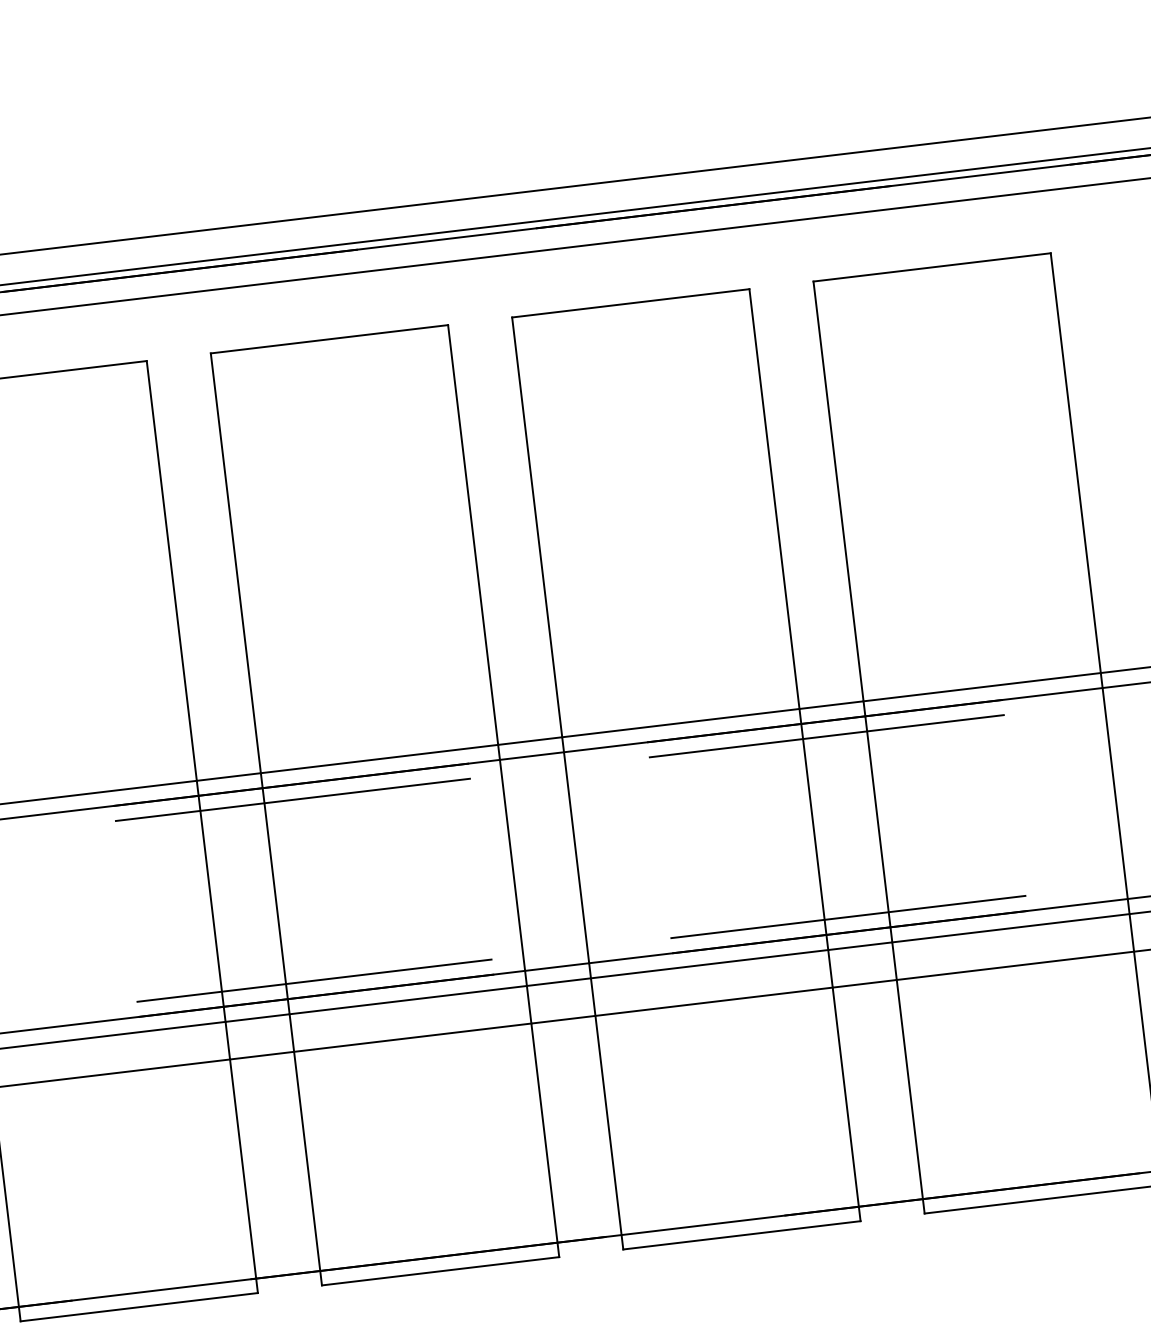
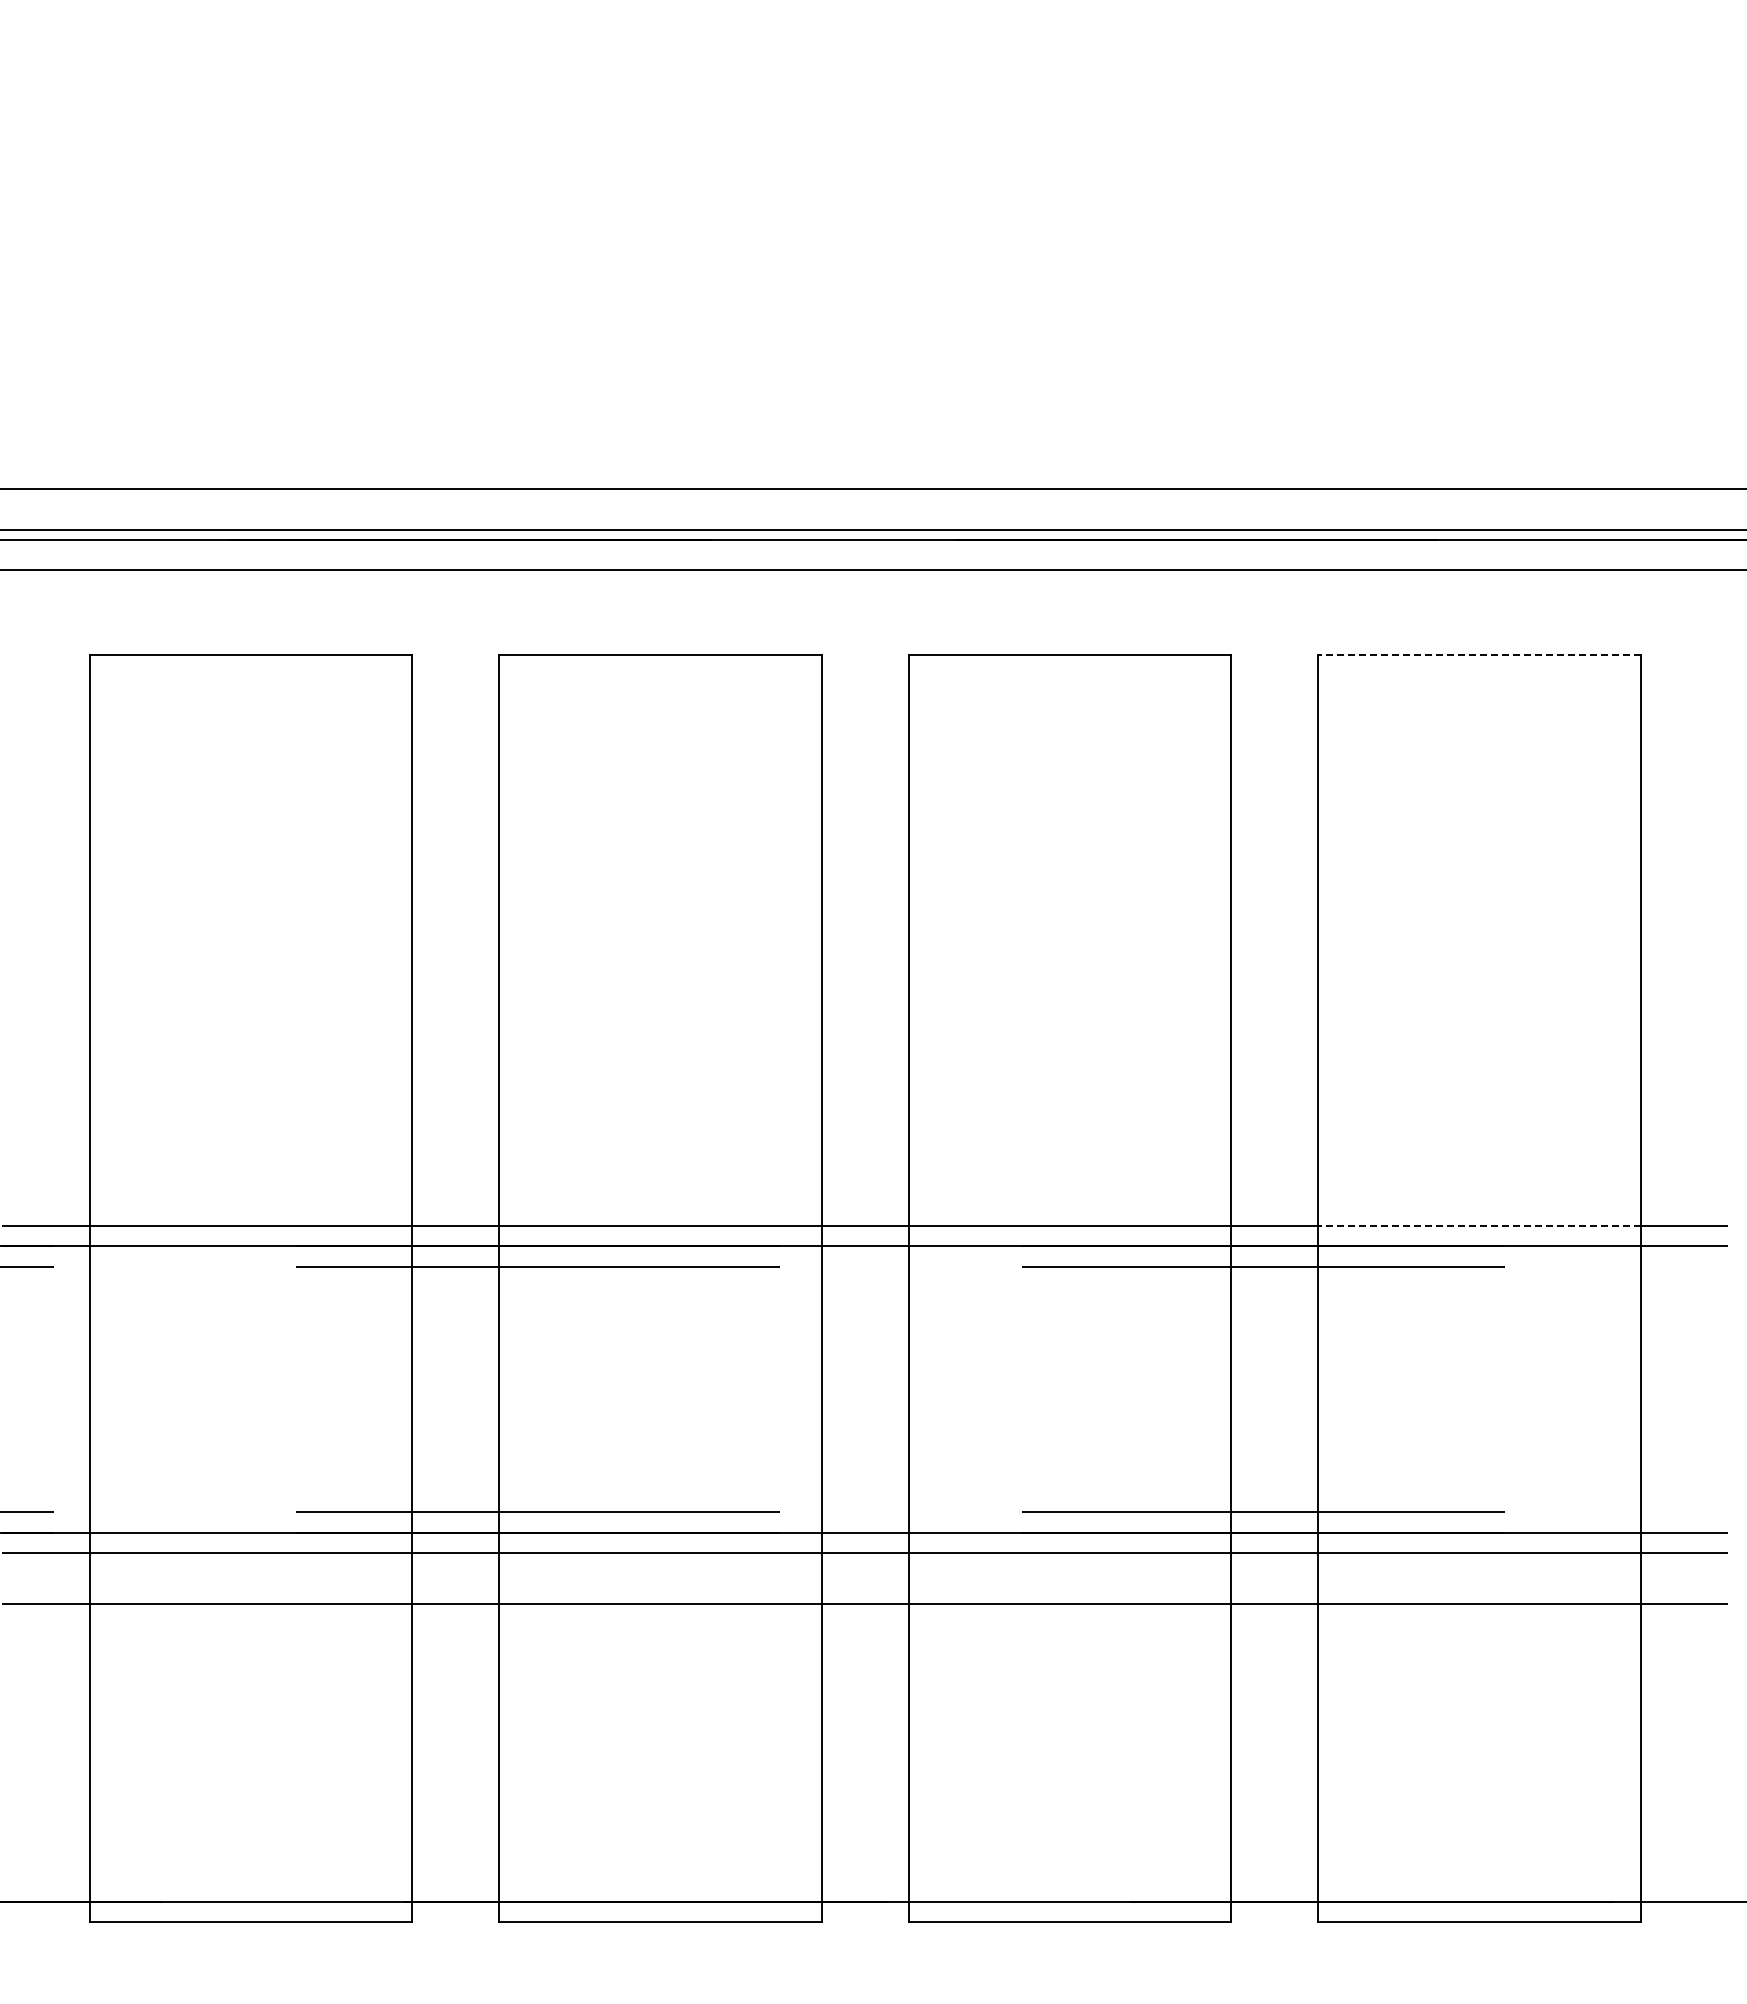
line: (932, 267) -> (1479, 655), solid -> dashed
line: (982, 687) -> (1479, 1225), solid -> dashed

